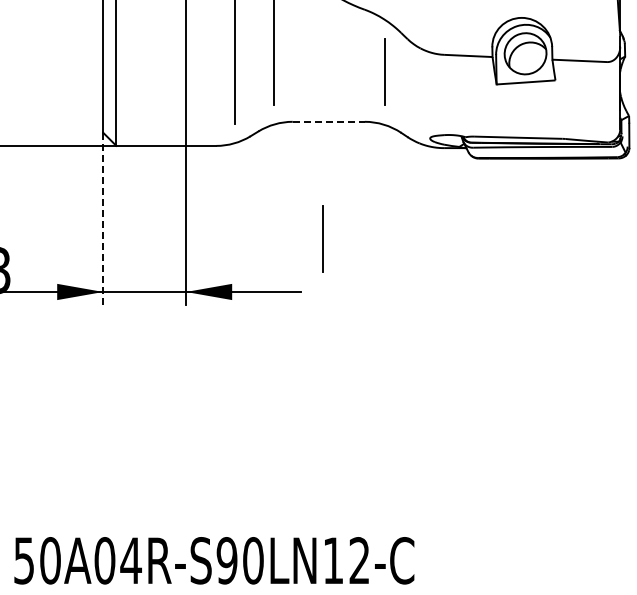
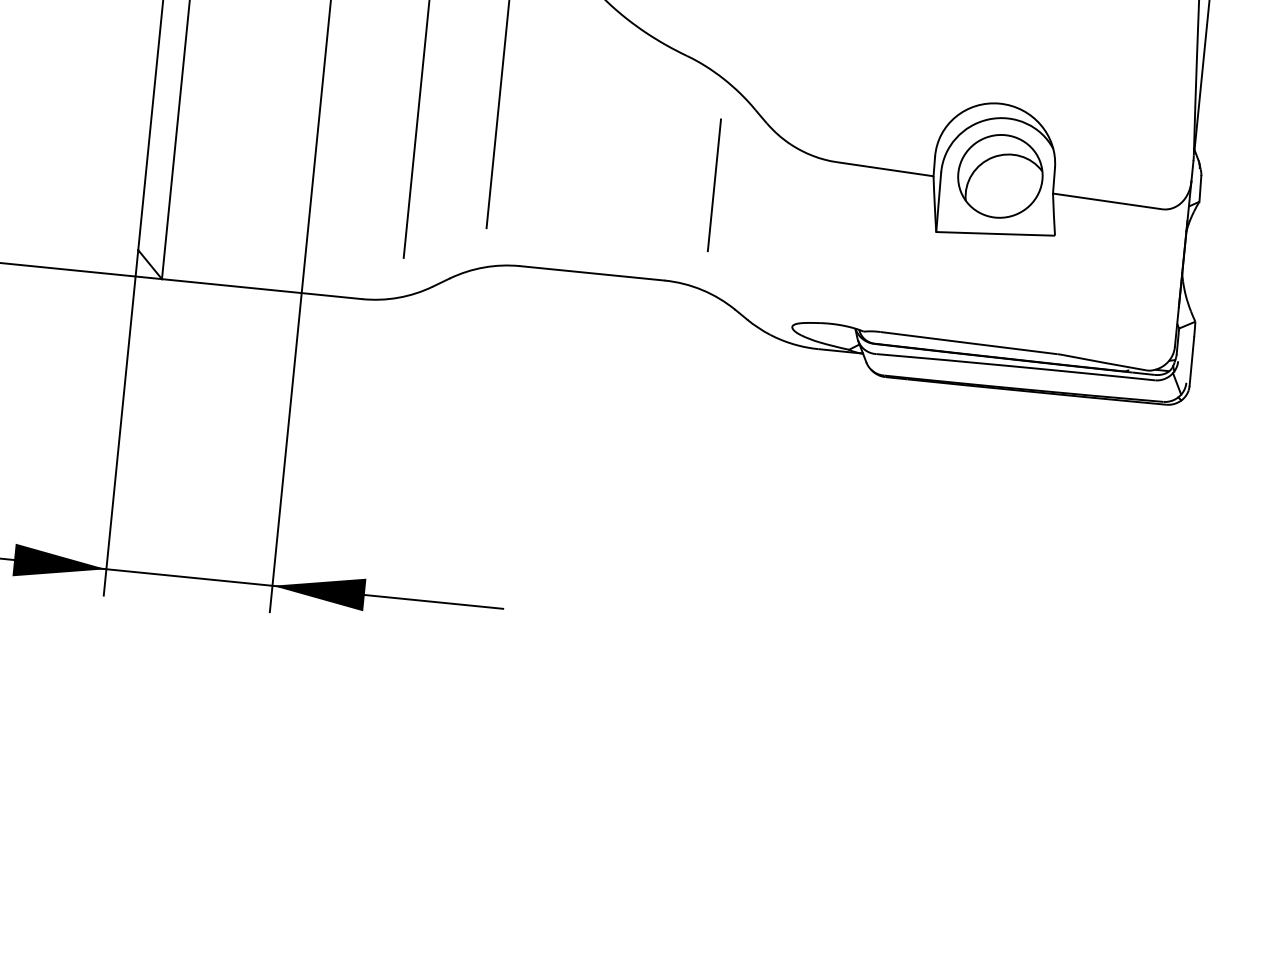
line: (329, 121) -> (593, 272), dashed -> solid
line: (103, 219) -> (121, 424), dashed -> solid
line: (322, 238) -> (556, 505), removed

